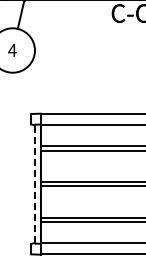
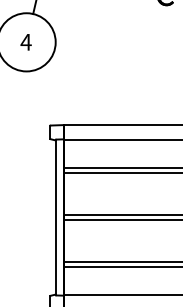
line: (34, 184) -> (55, 217), dashed -> solid

